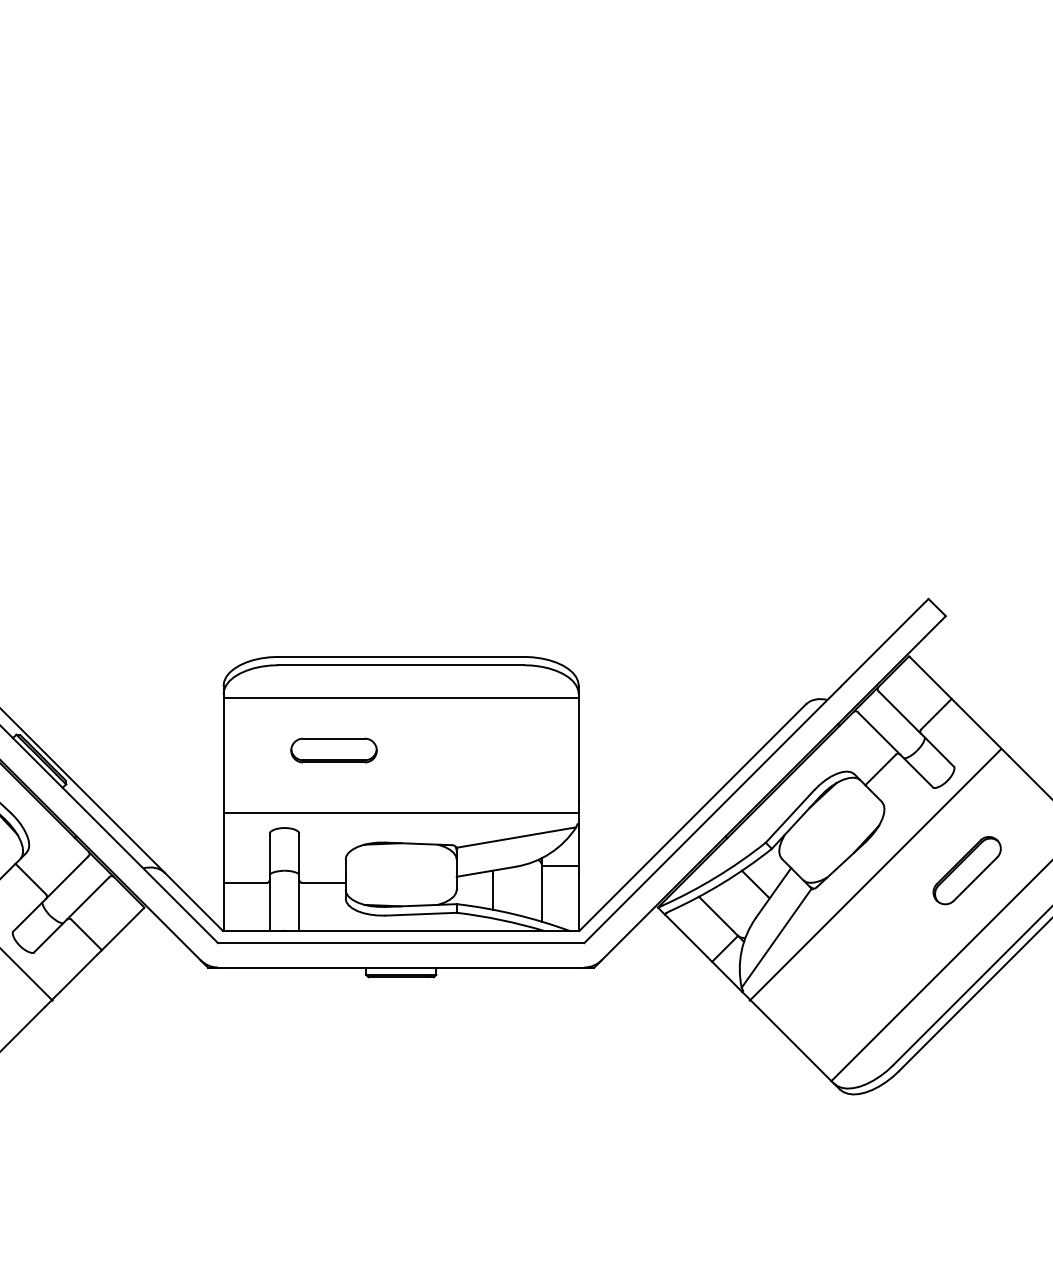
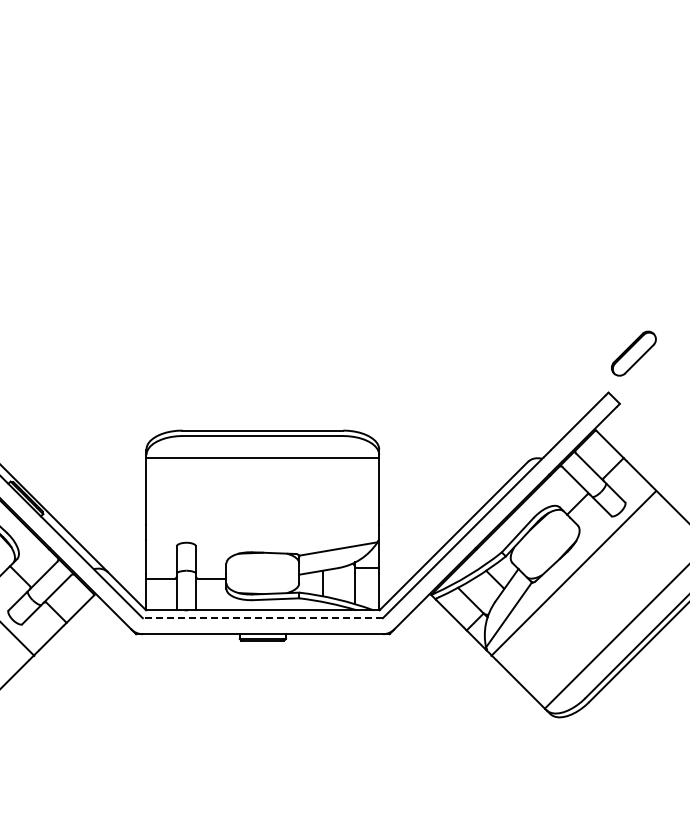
part: (333, 749) -> (218, 491), removed
line: (400, 812) -> (262, 532), removed
part: (966, 870) -> (633, 353), moved
line: (400, 943) -> (262, 618), solid -> dashed

